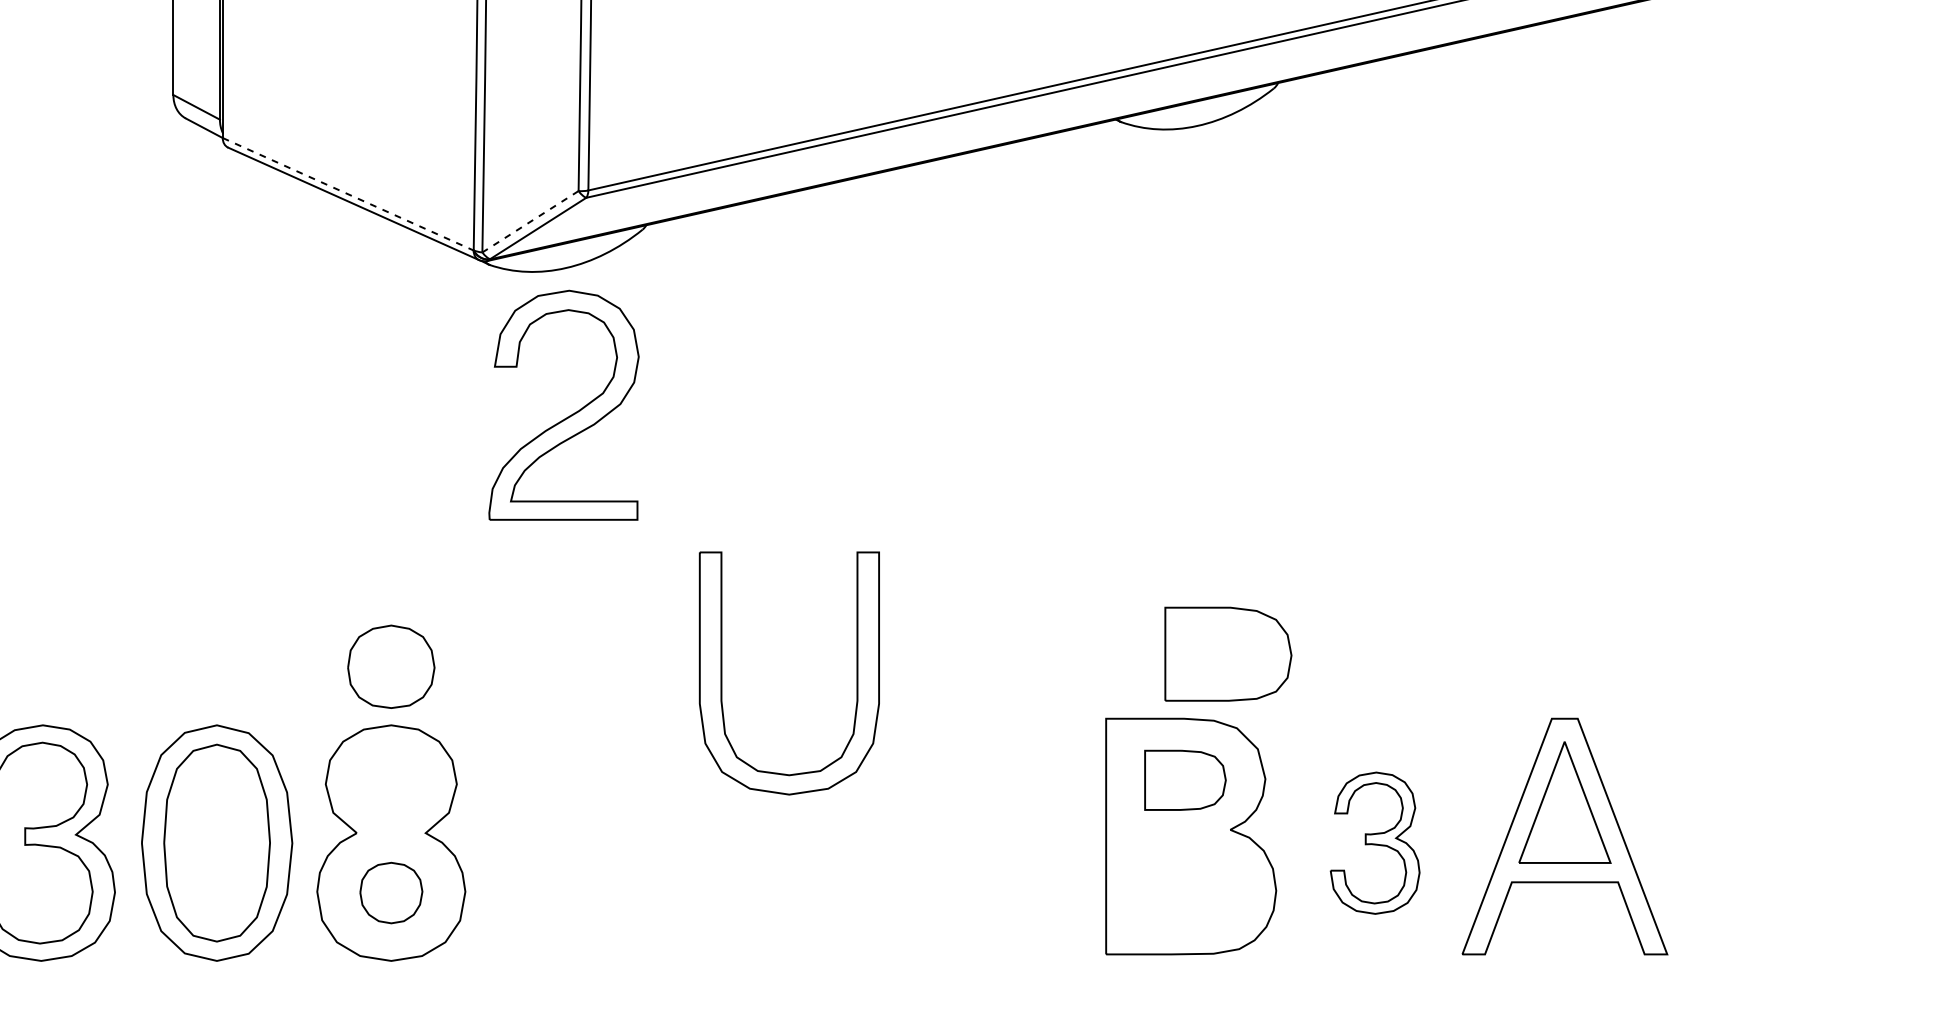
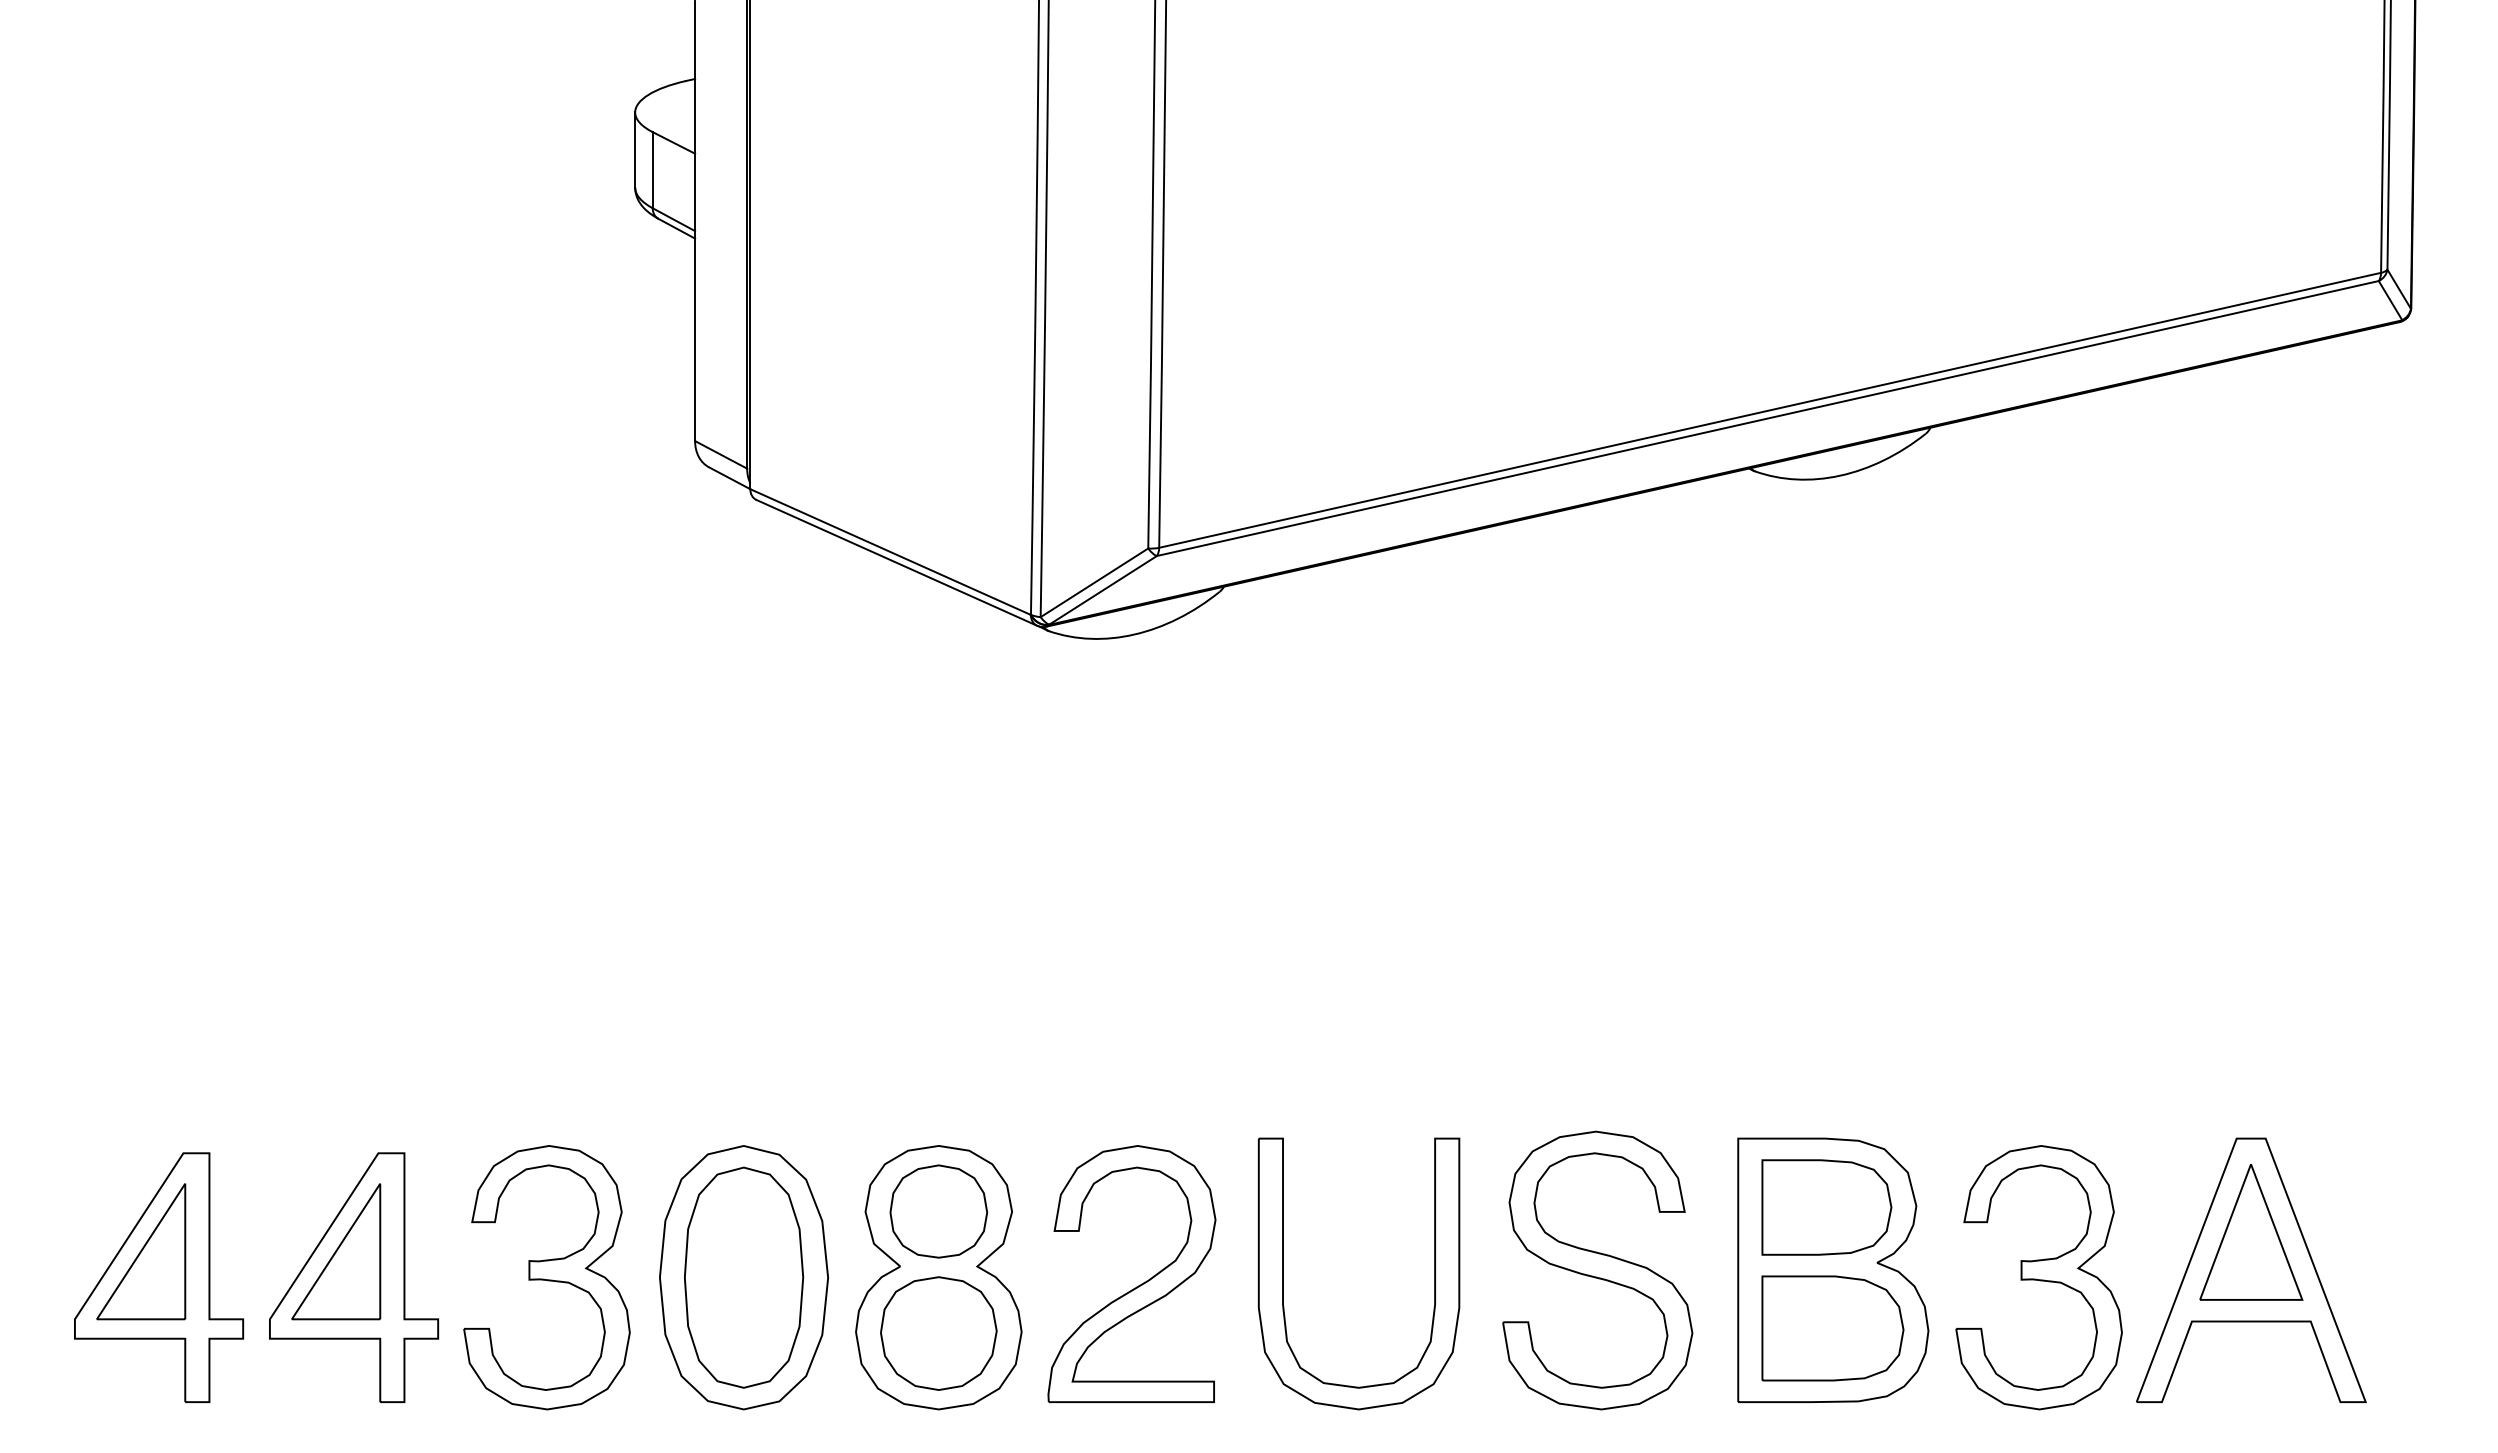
line: (348, 194) -> (890, 552), dashed -> solid
line: (530, 221) -> (1094, 582), dashed -> solid
part: (569, 415) -> (1138, 1285), moved
part: (1228, 654) -> (1832, 1328), moved
part: (391, 666) -> (938, 1211), moved
part: (721, 673) -> (1283, 1273), moved
part: (1185, 780) -> (1826, 1207), size x1.43
part: (980, 836) -> (1597, 1270), added
part: (1374, 842) -> (2038, 1277), size x1.67
part: (391, 893) -> (938, 1333), size x1.67

